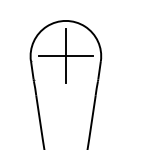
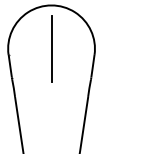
line: (65, 56) -> (51, 49), removed

